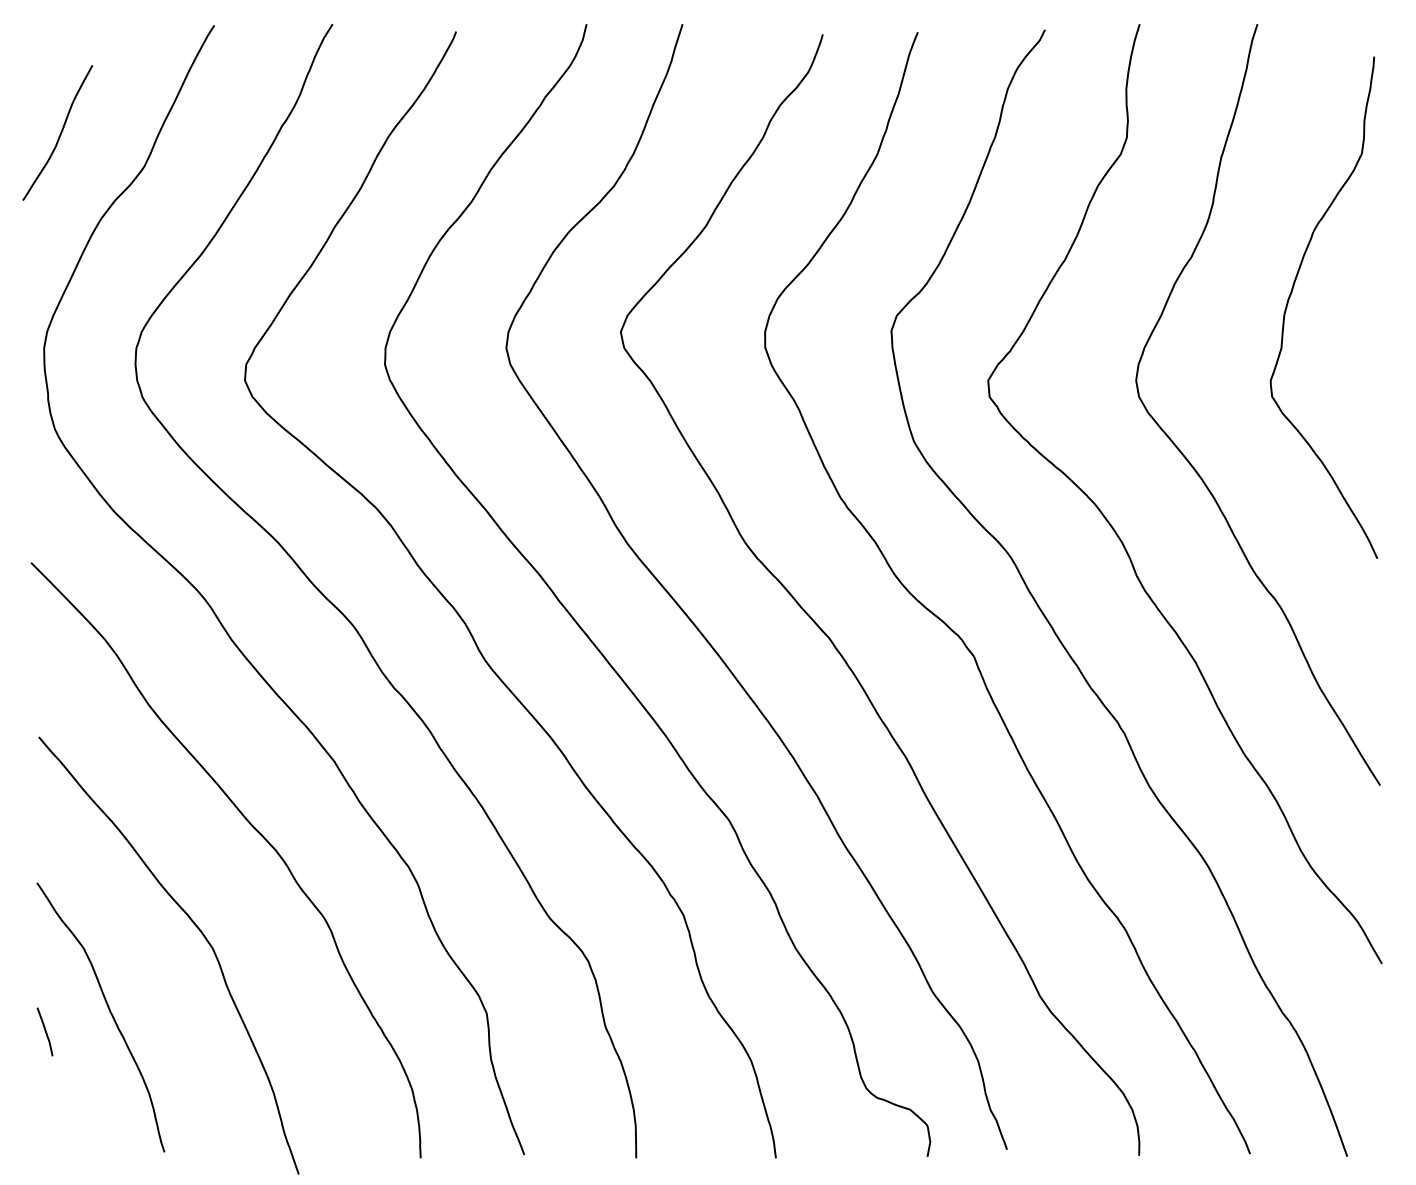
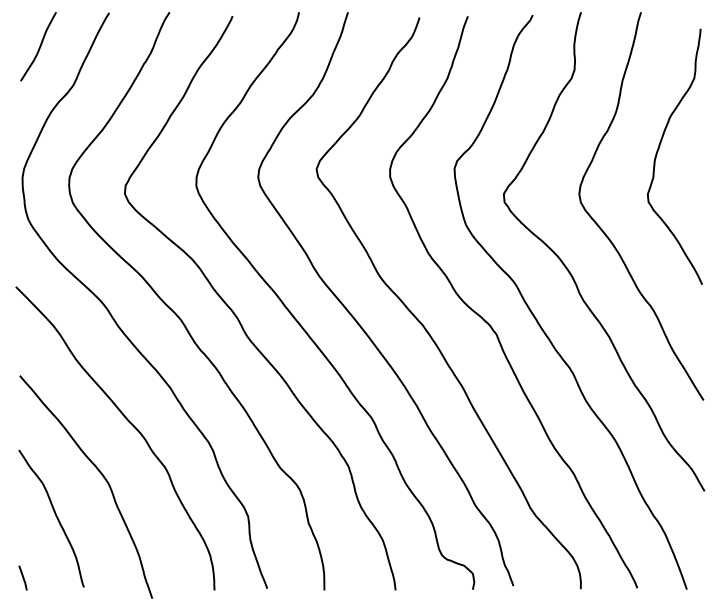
curve: (59, 132) -> (39, 46), moved
line: (44, 1030) -> (22, 577), moved

